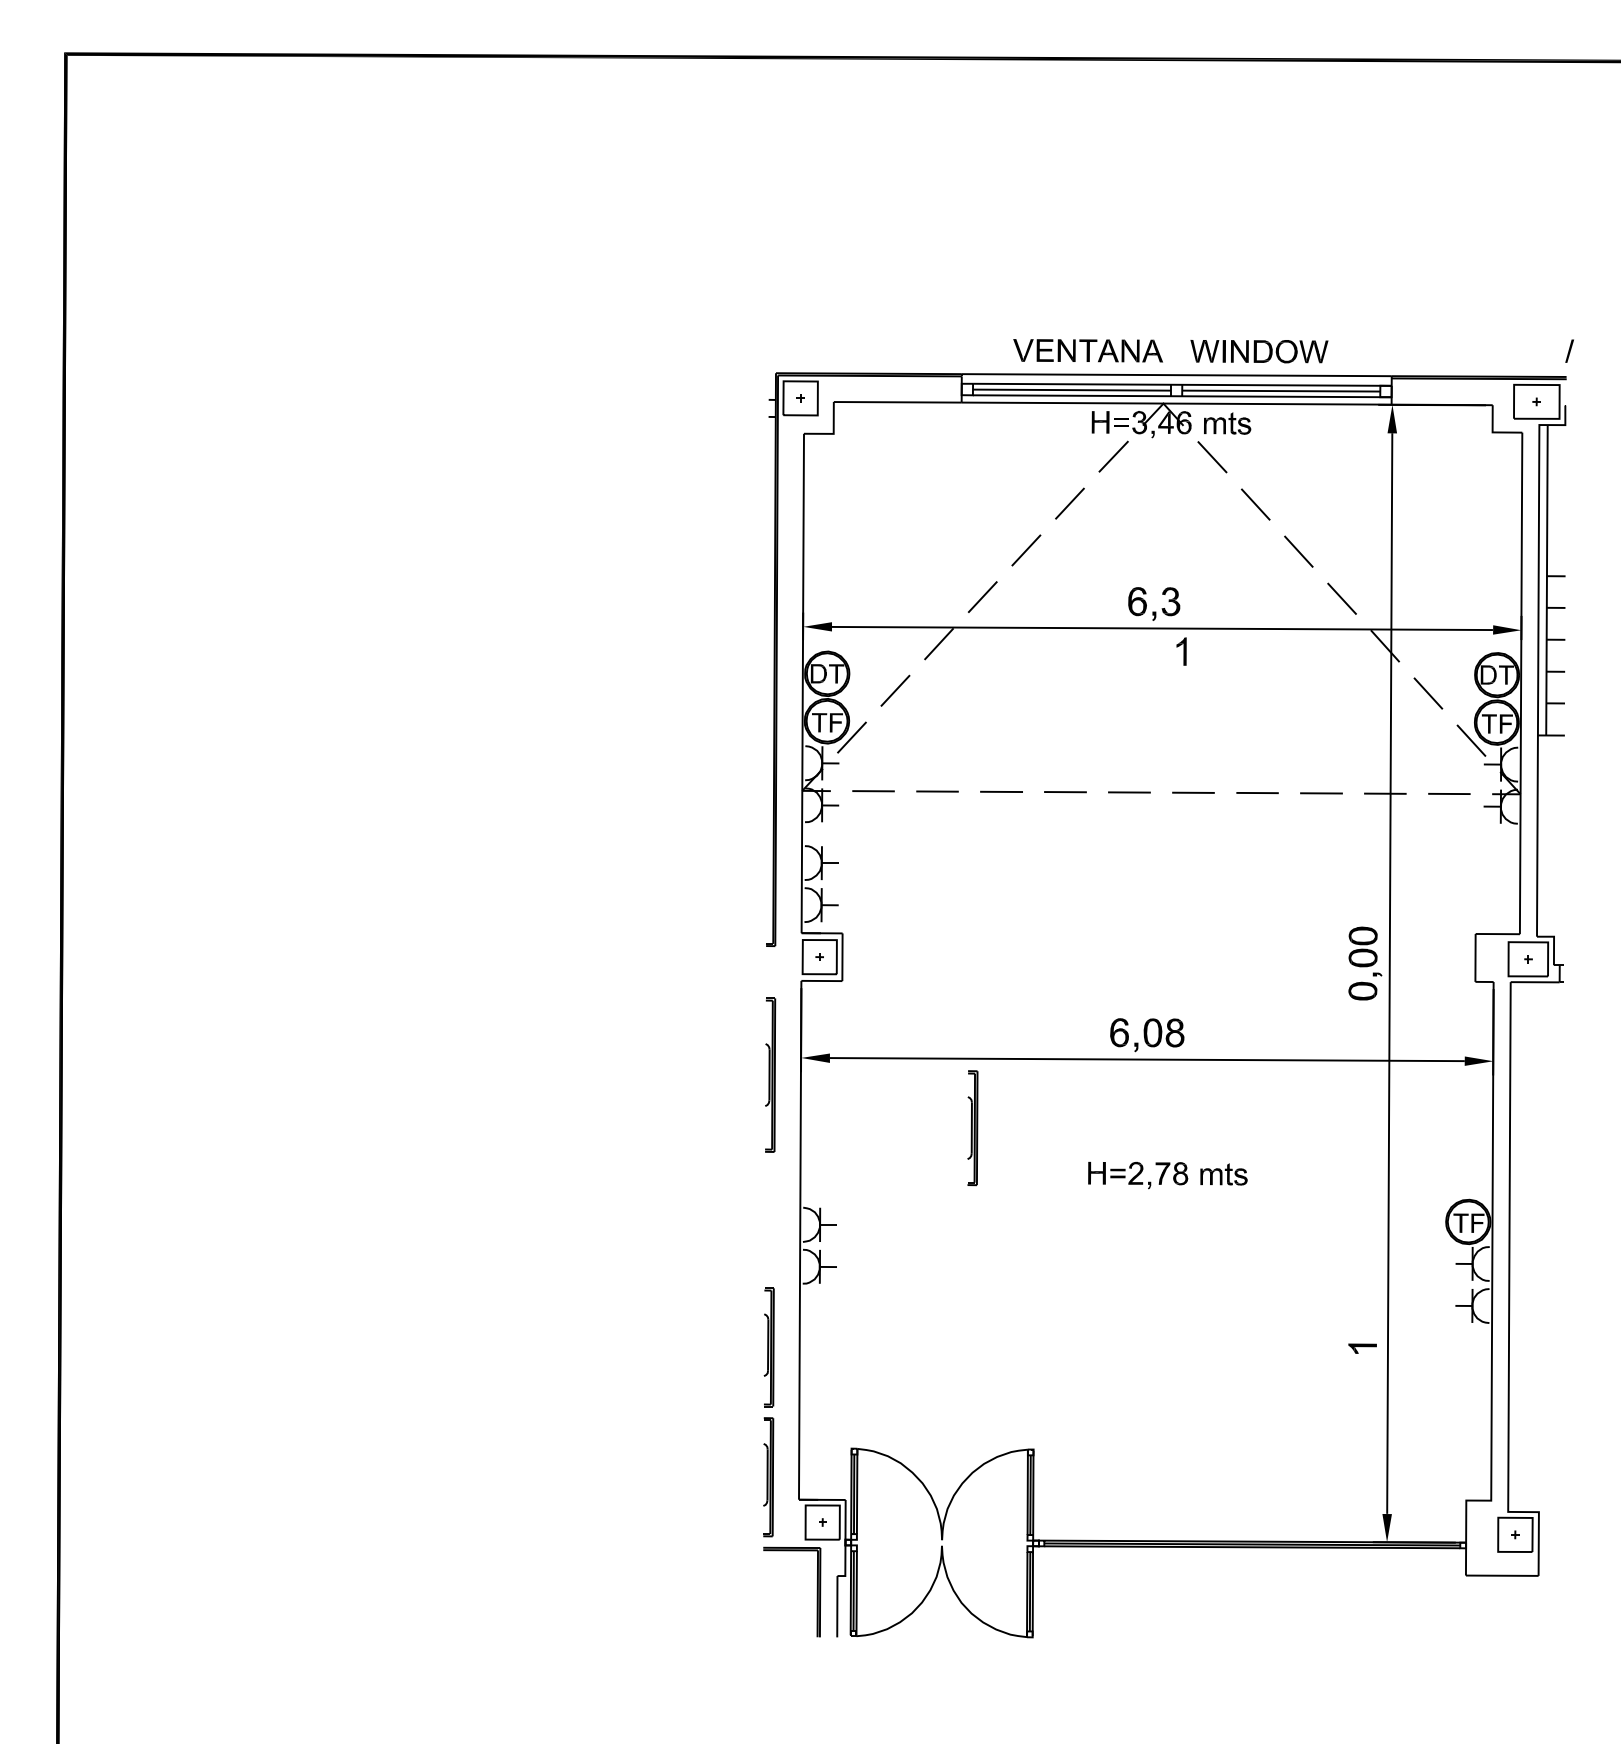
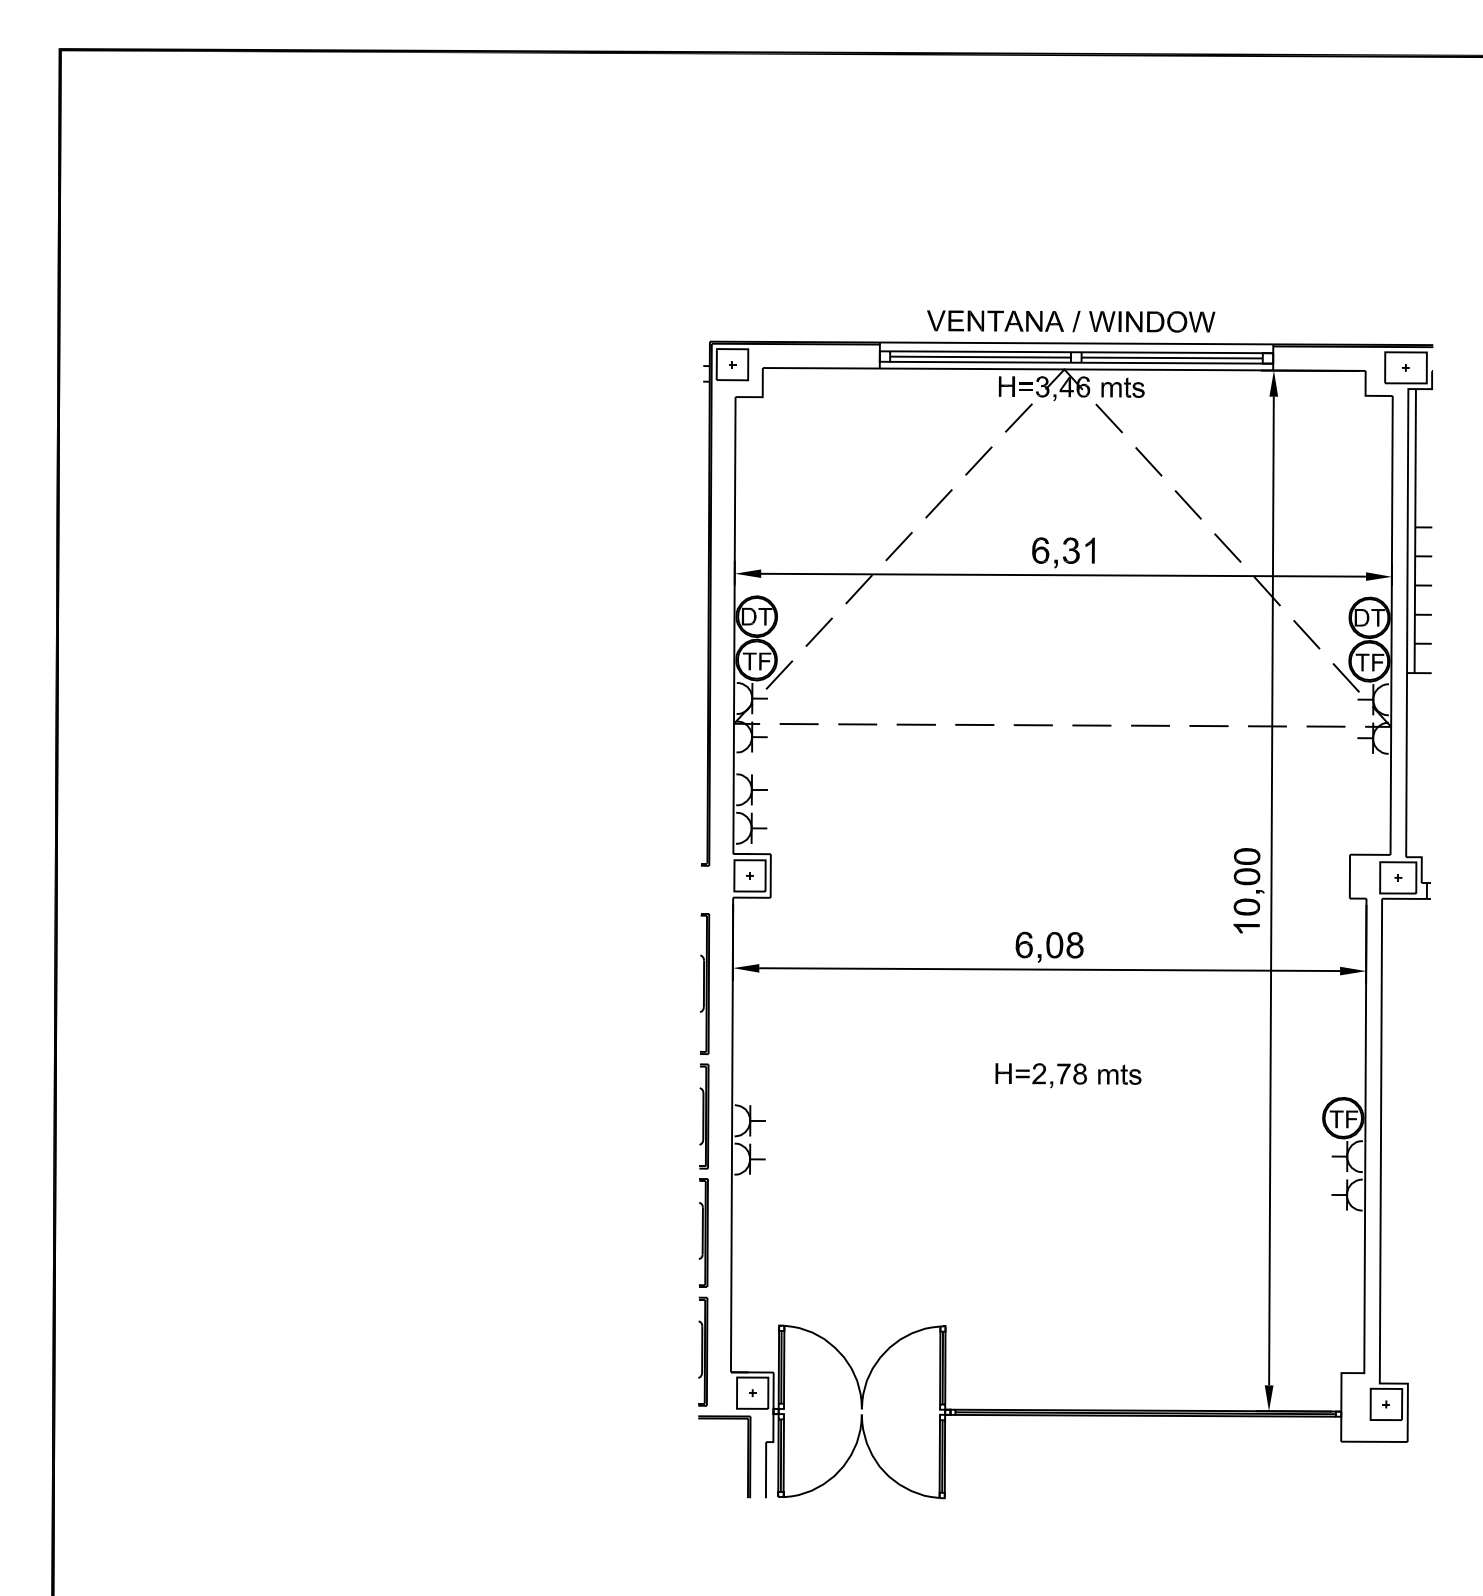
line: (1569, 350) -> (1076, 320), moved
part: (1181, 651) -> (1090, 550), moved
part: (972, 1128) -> (703, 1116), moved
part: (1362, 1348) -> (1246, 928), moved

